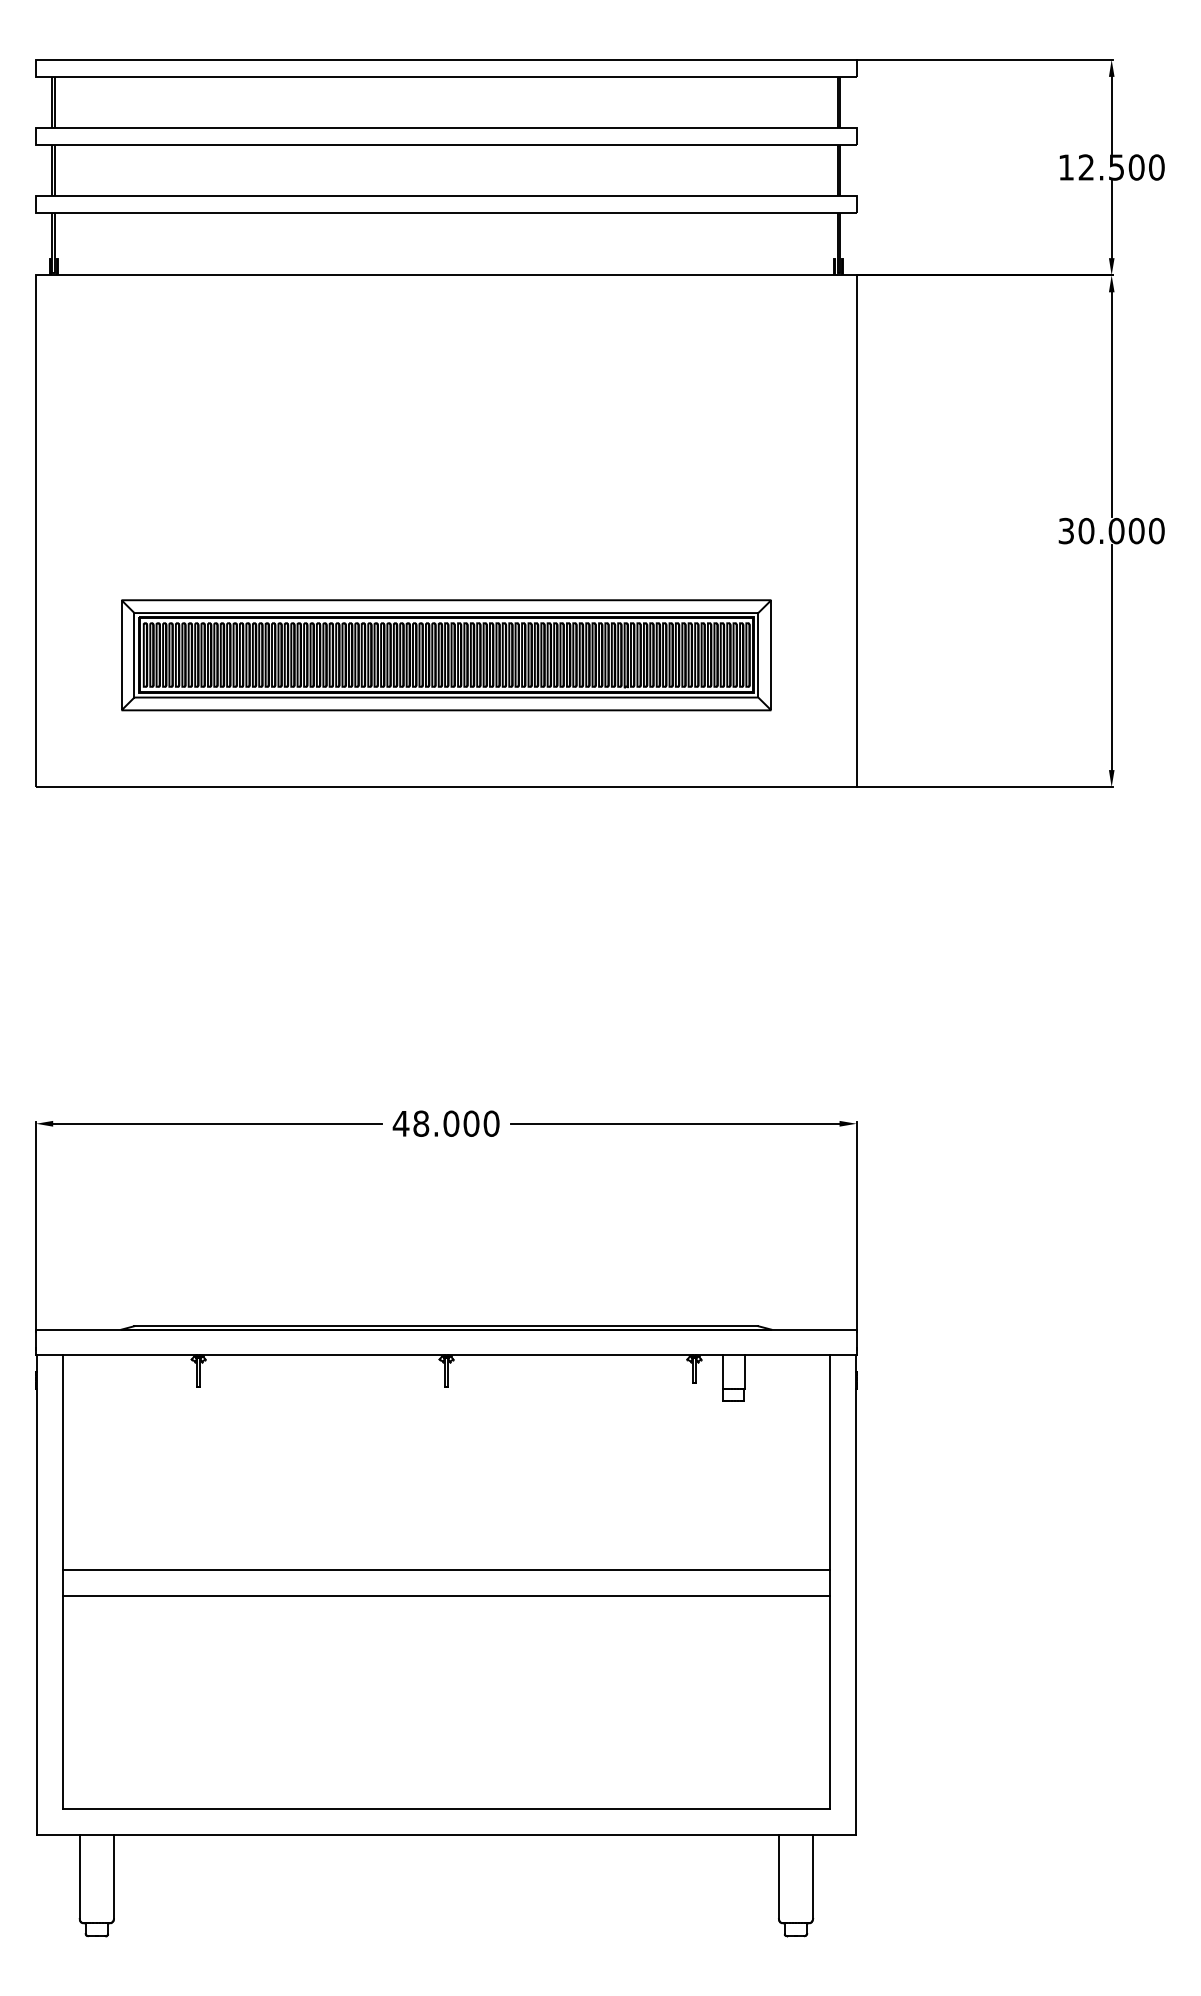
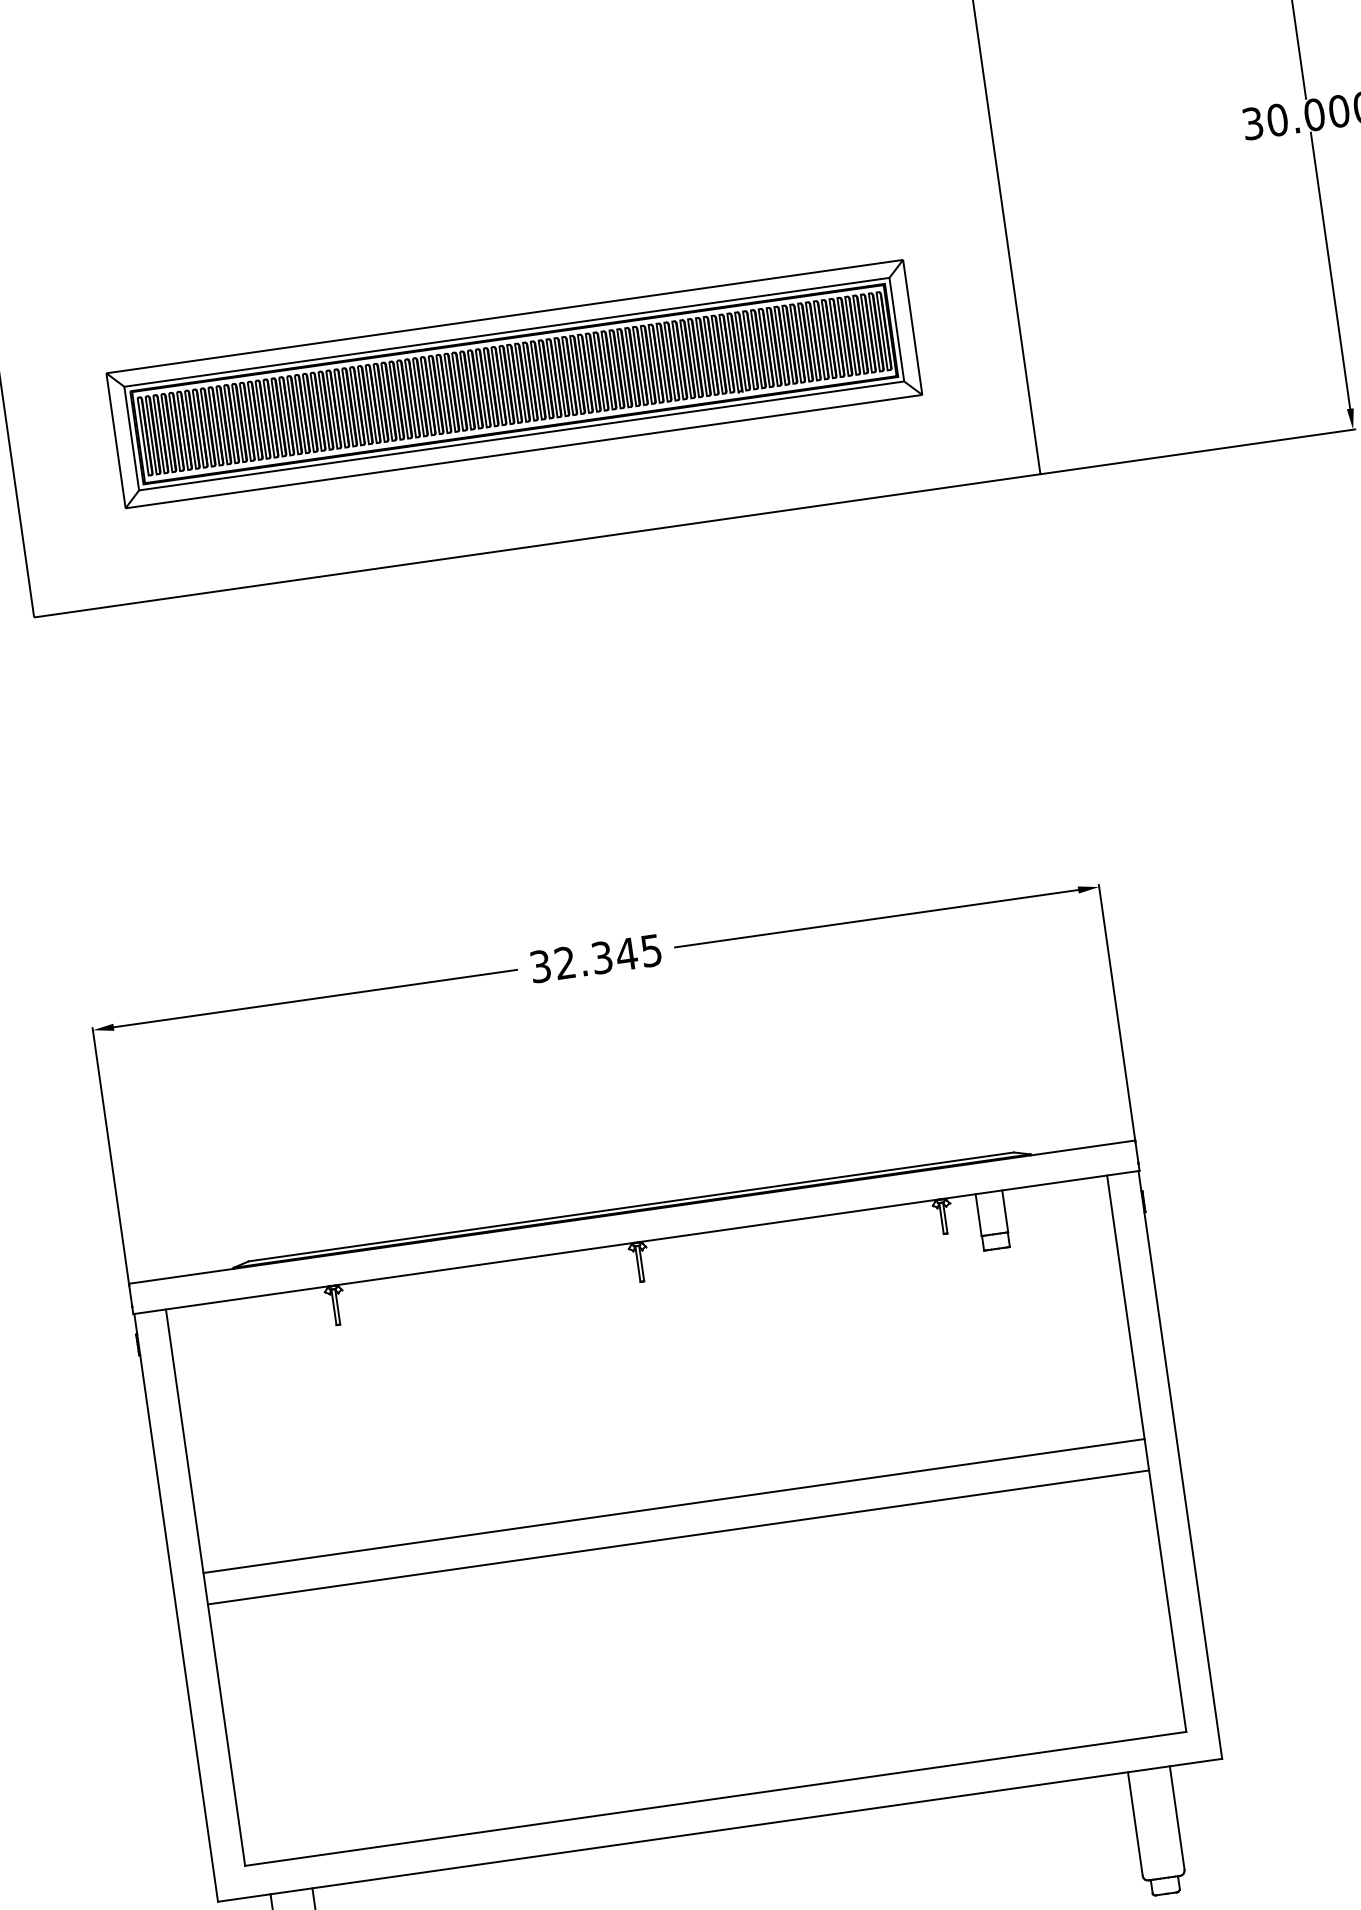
text: (445, 1123) -> (594, 958), 48.000 -> 32.345

